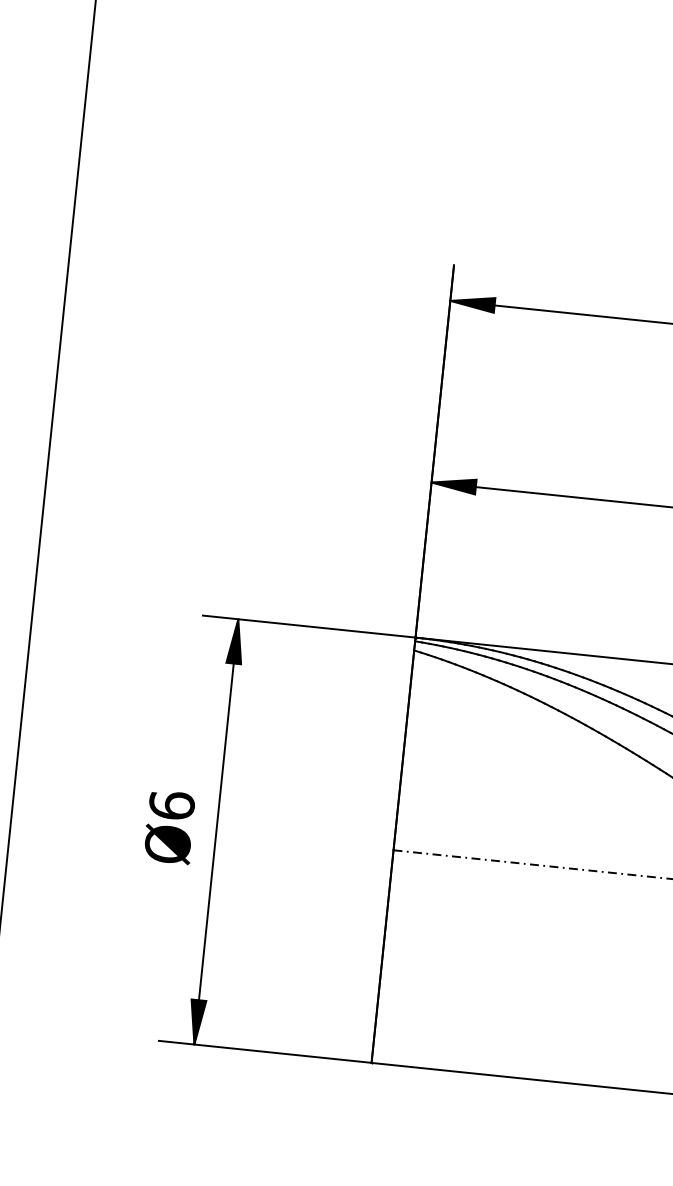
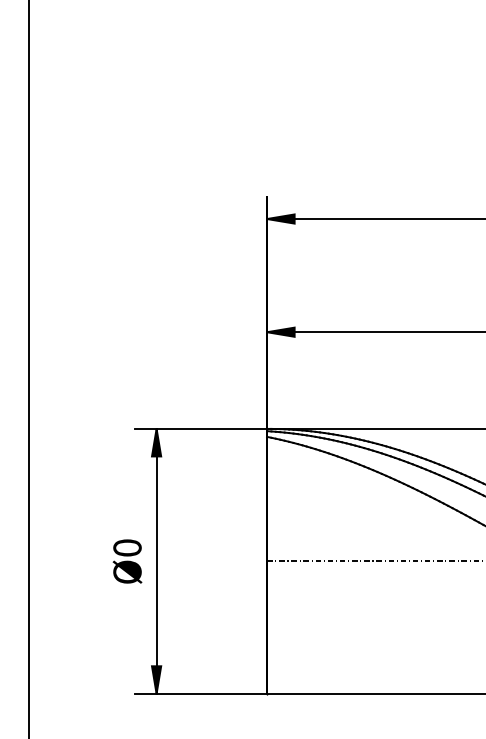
text: (171, 804) -> (127, 547), Ø6 -> Ø0

